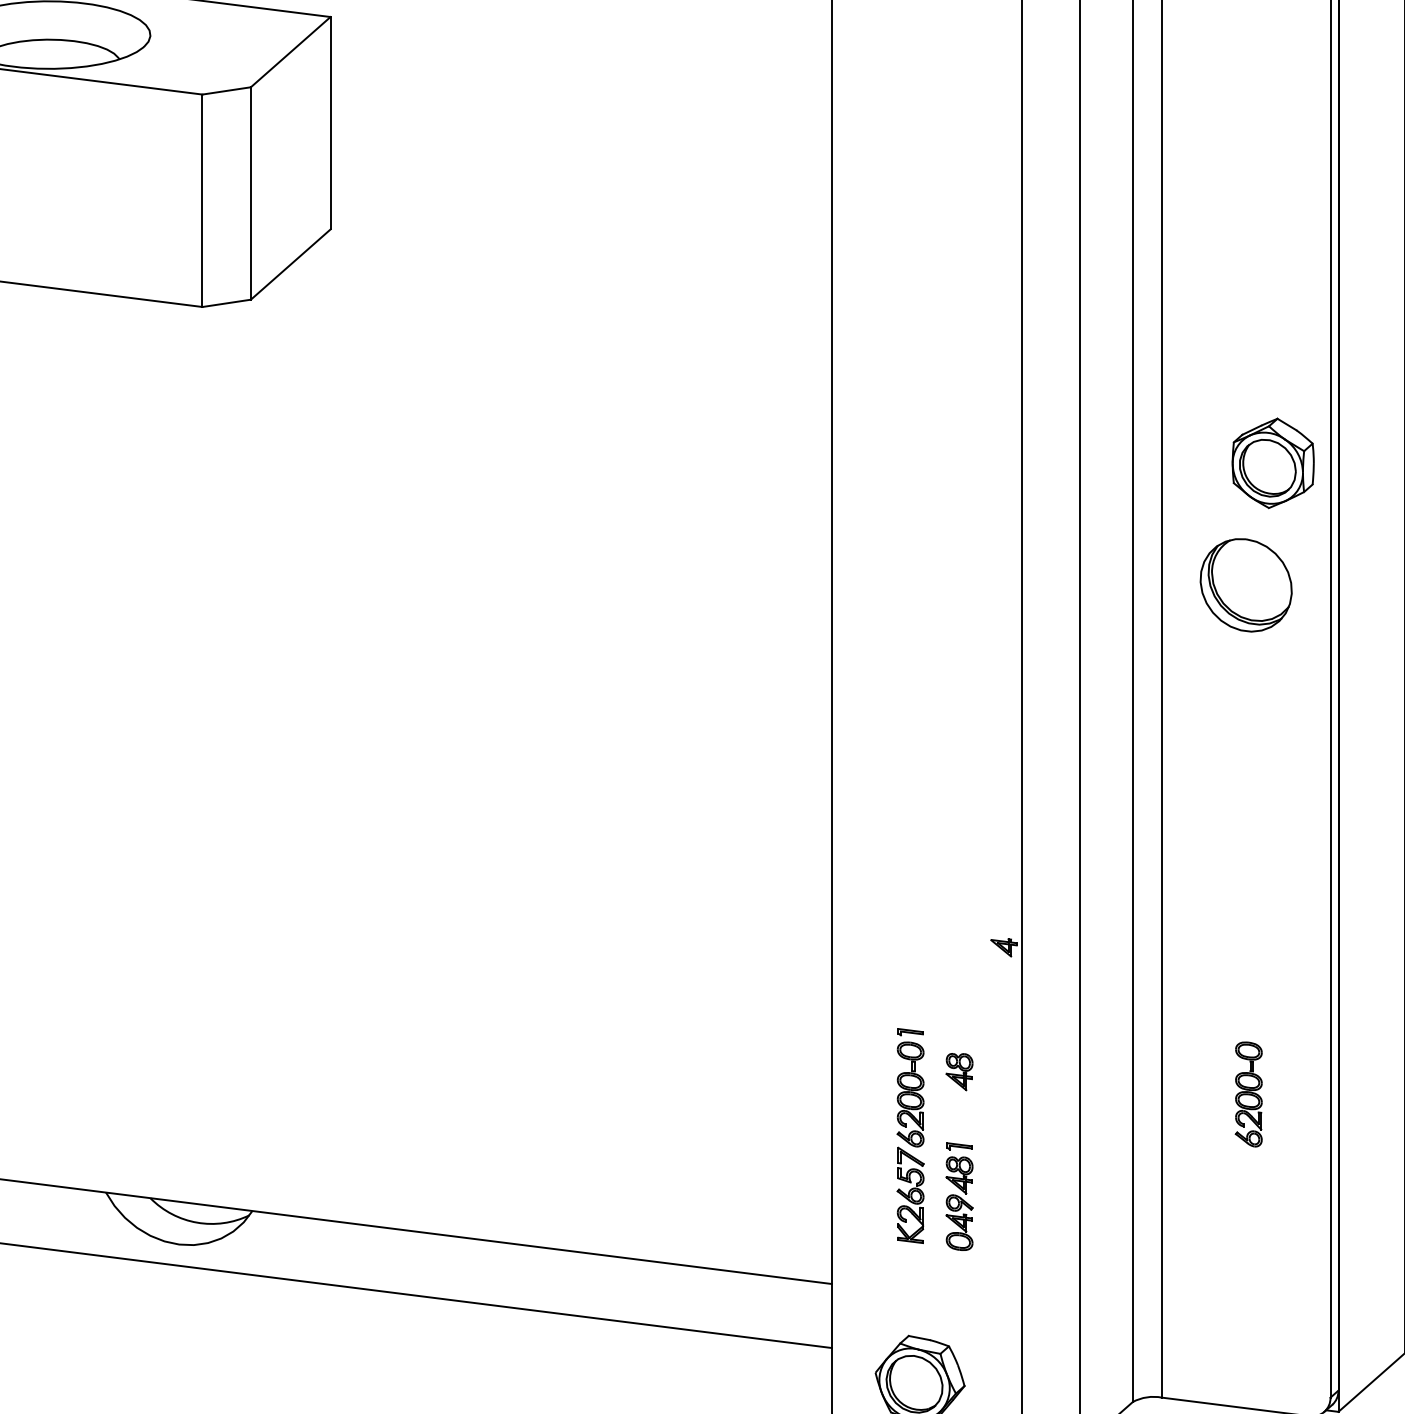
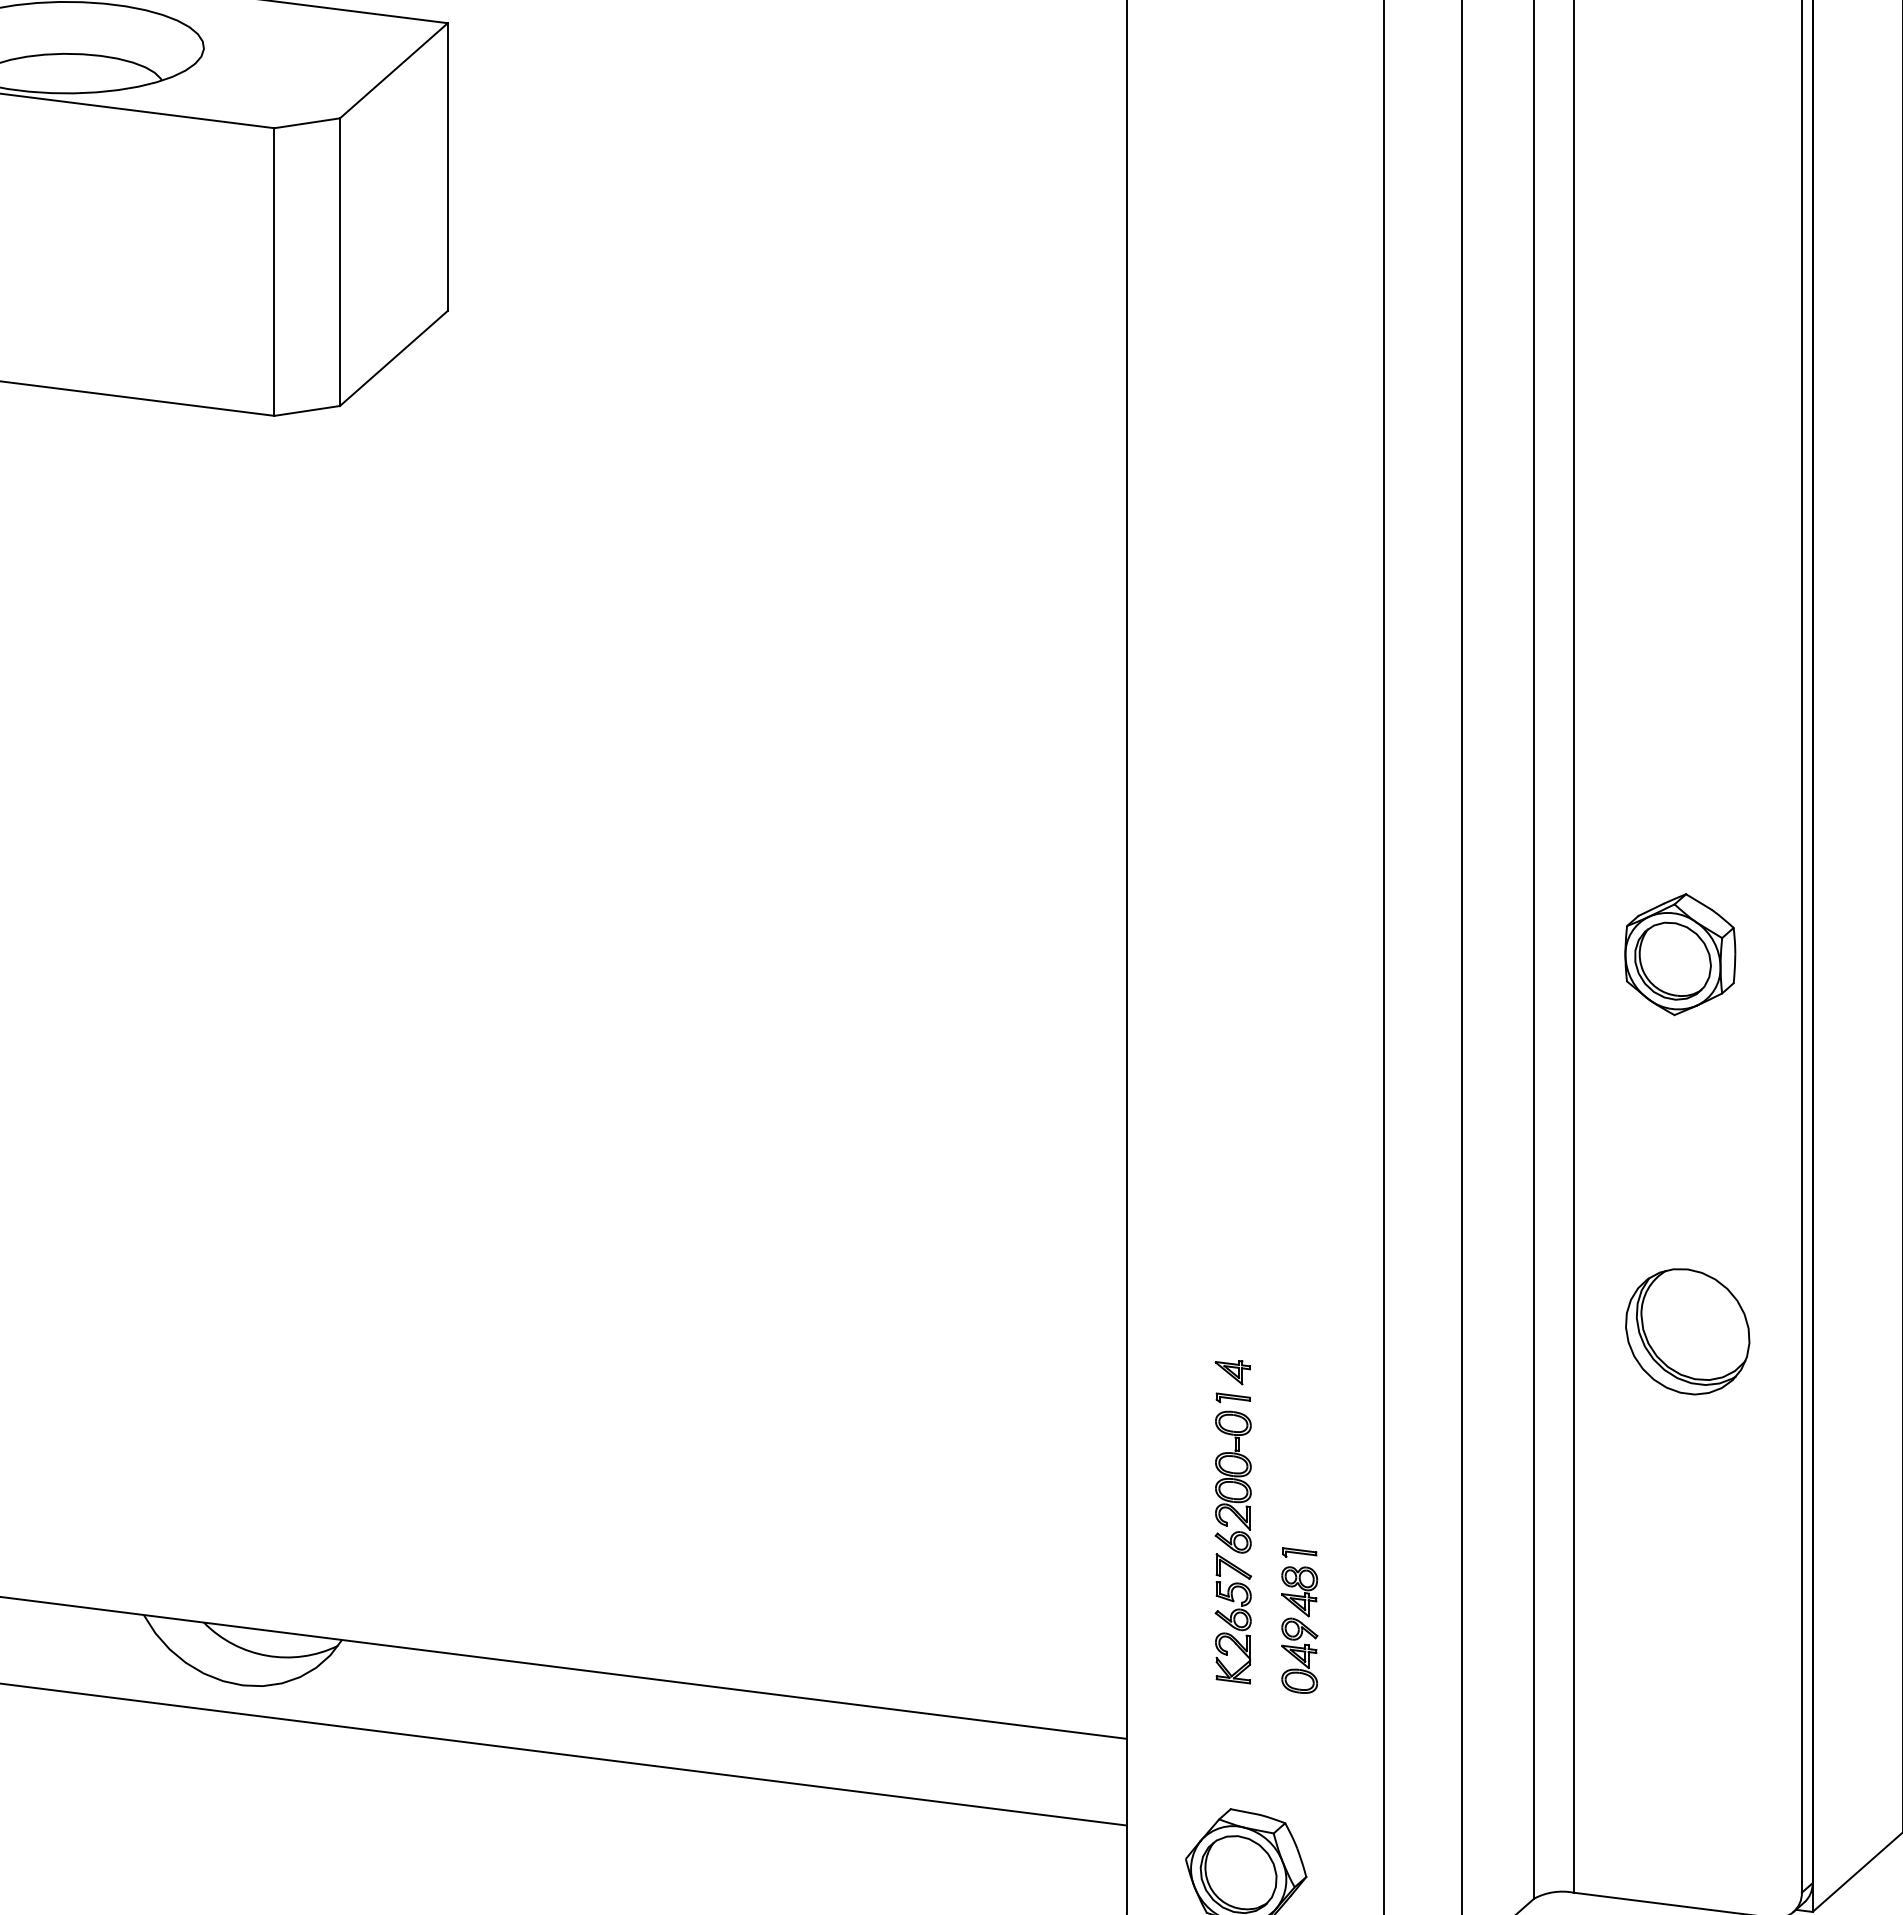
part: (1273, 463) -> (1680, 954), moved
part: (1246, 585) -> (1687, 1331), moved
part: (1003, 947) -> (1232, 1372), moved
part: (959, 1071) -> (1299, 1451), removed
part: (1248, 1093) -> (1690, 1481), removed

